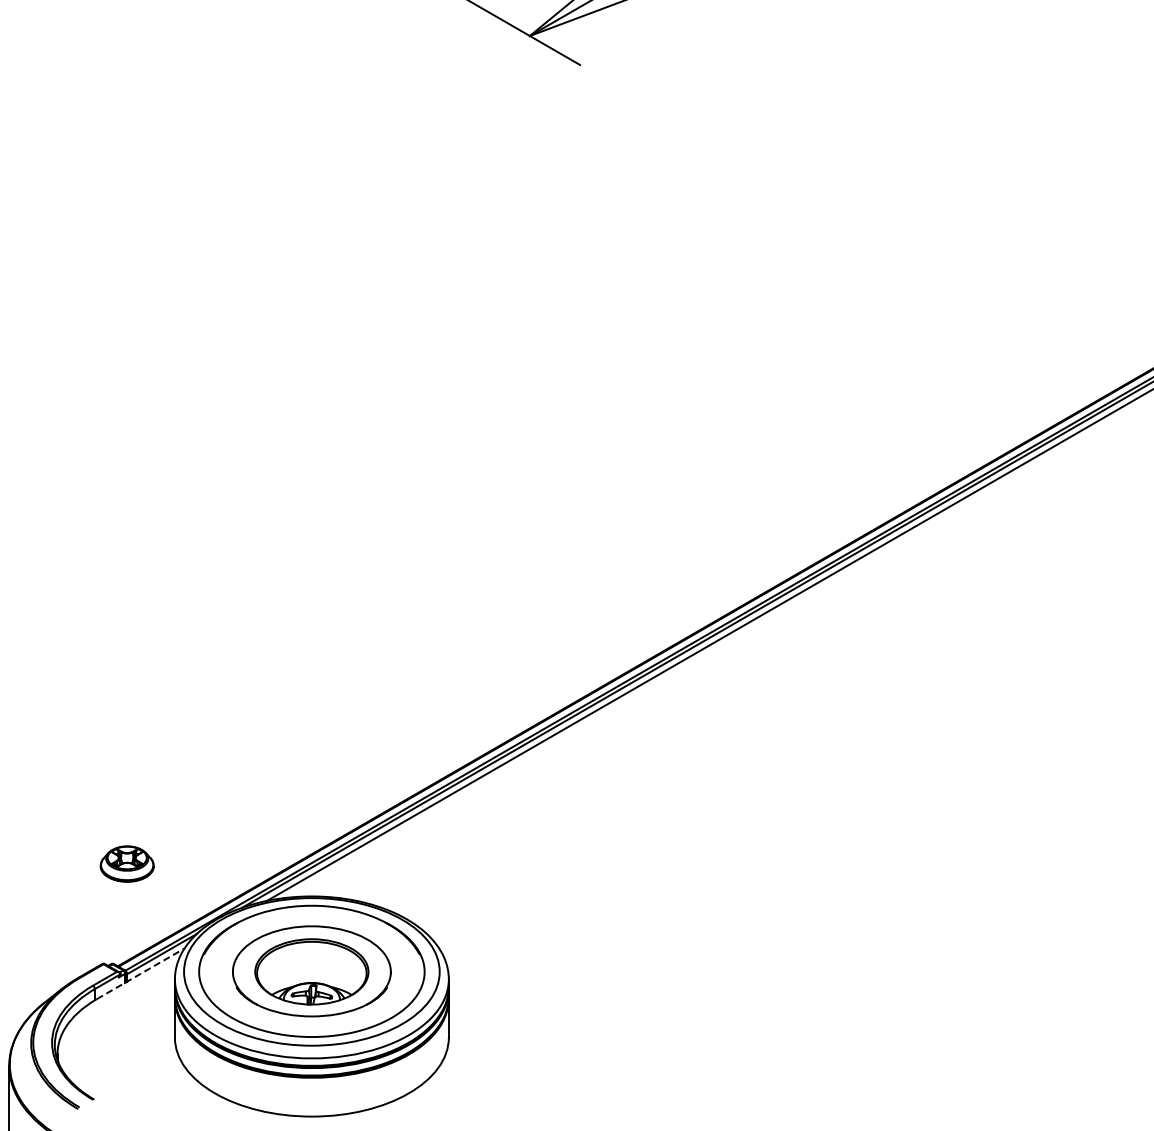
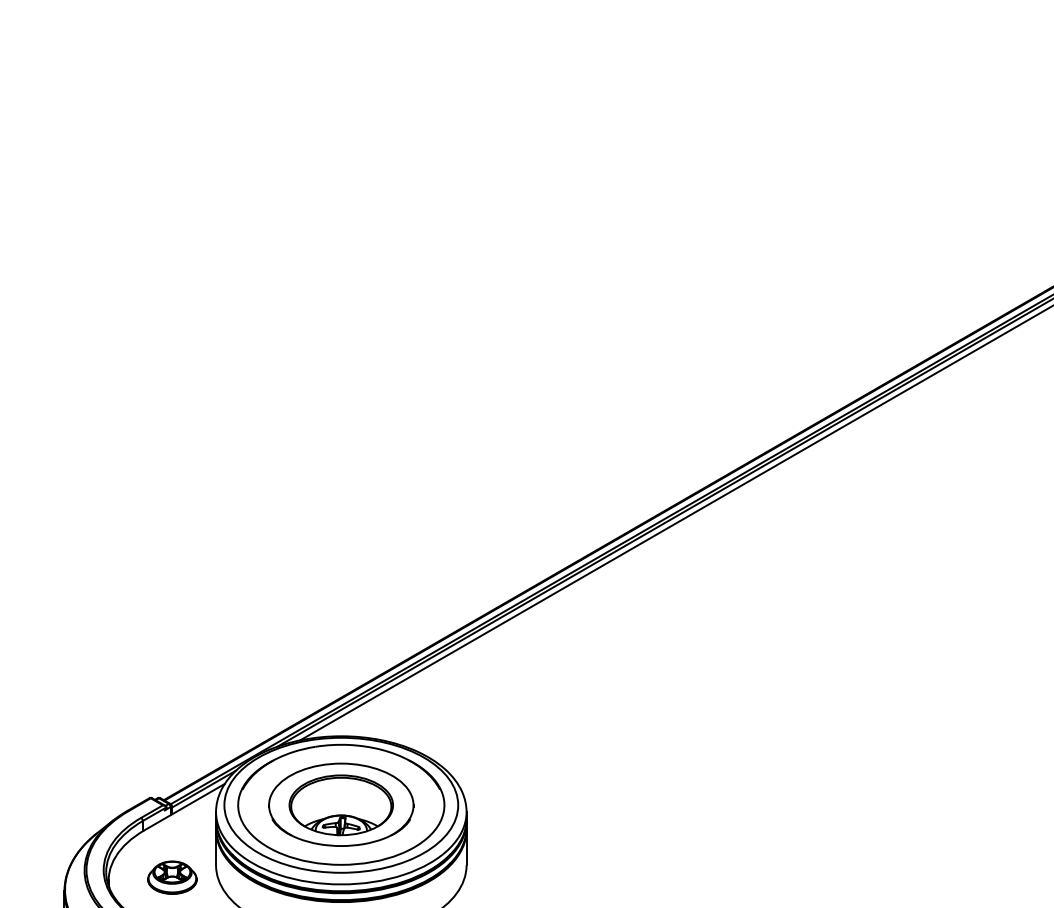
part: (126, 863) -> (171, 877), moved
line: (140, 973) -> (184, 806), dashed -> solid

